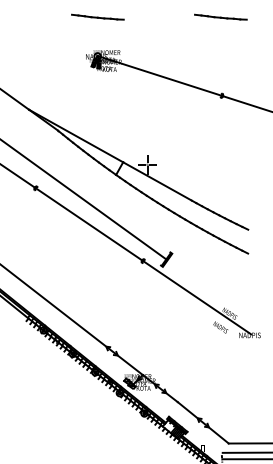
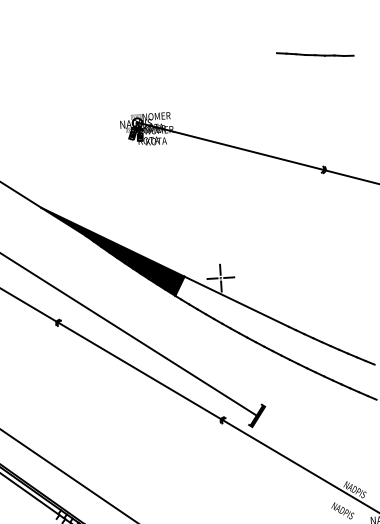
line: (97, 16) -> (133, 64), removed
fill: (76, 141) -> (114, 250), added

